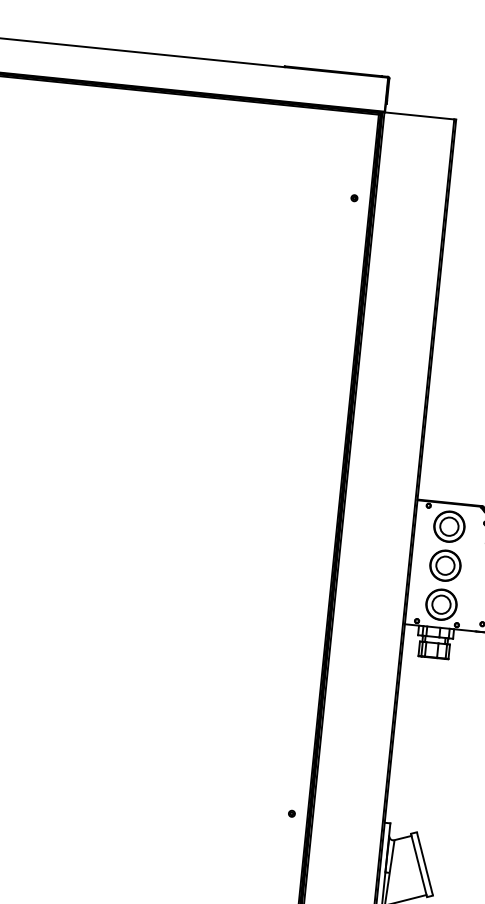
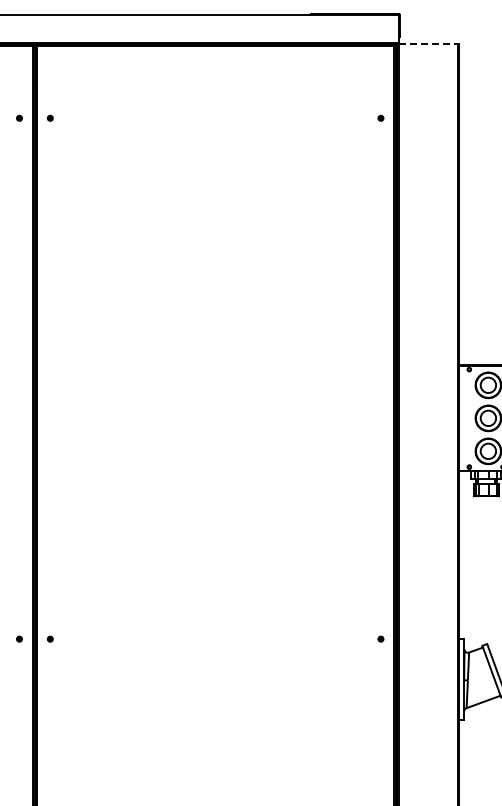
line: (419, 115) -> (428, 43), solid -> dashed

